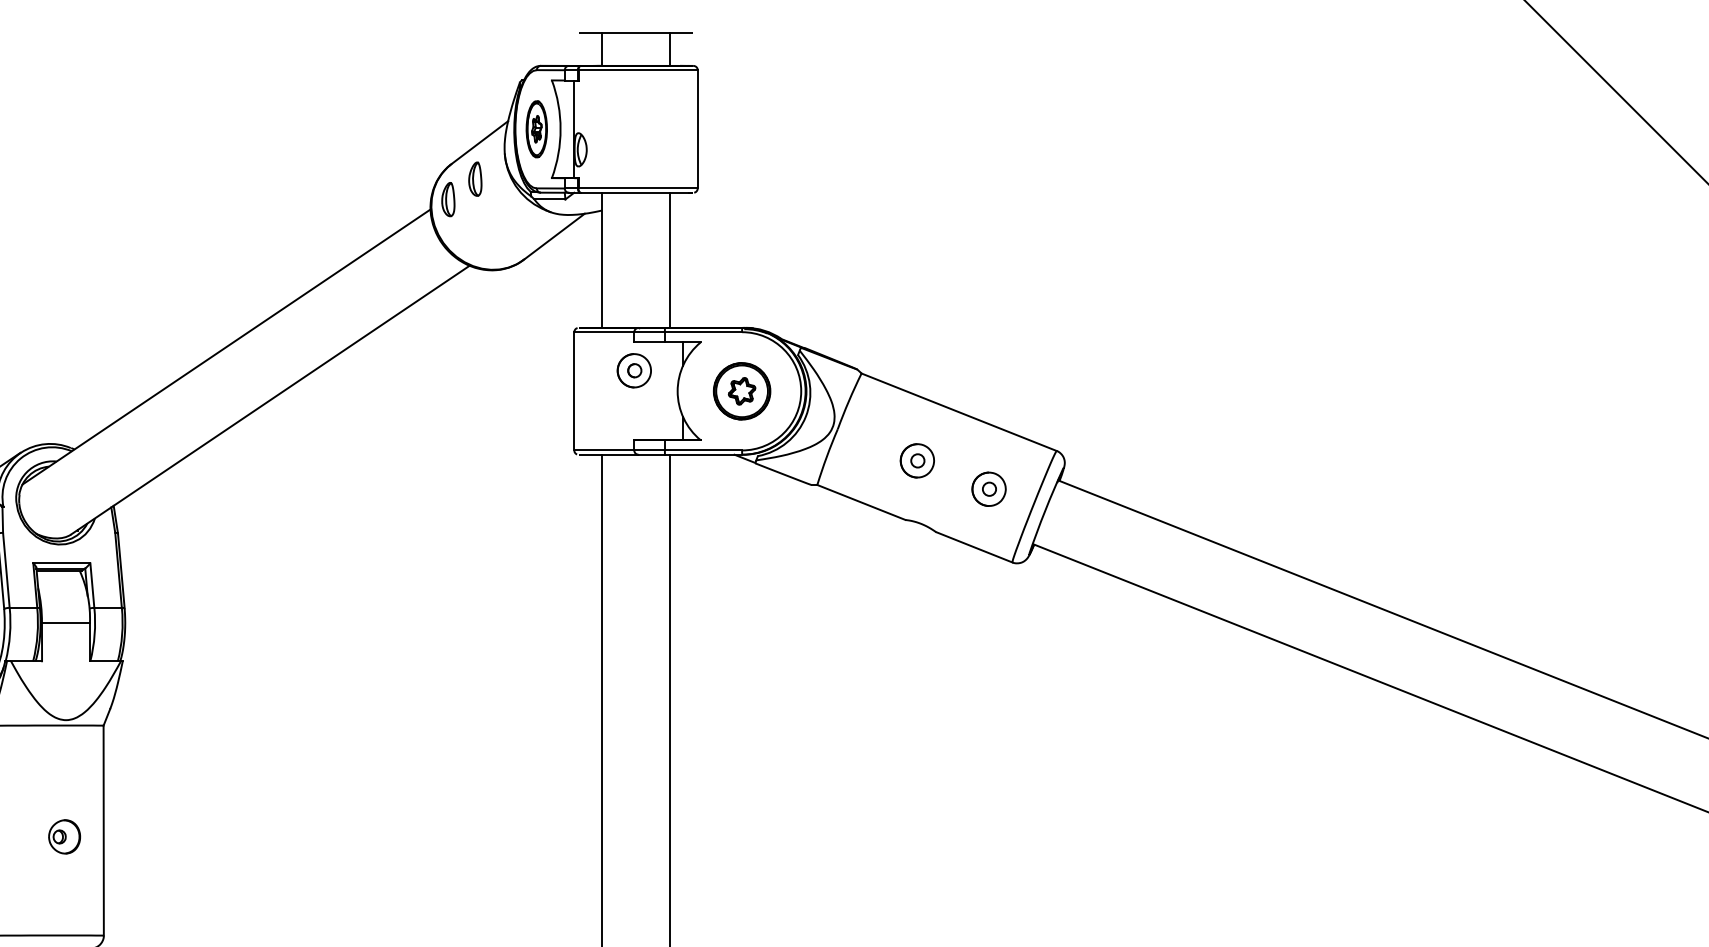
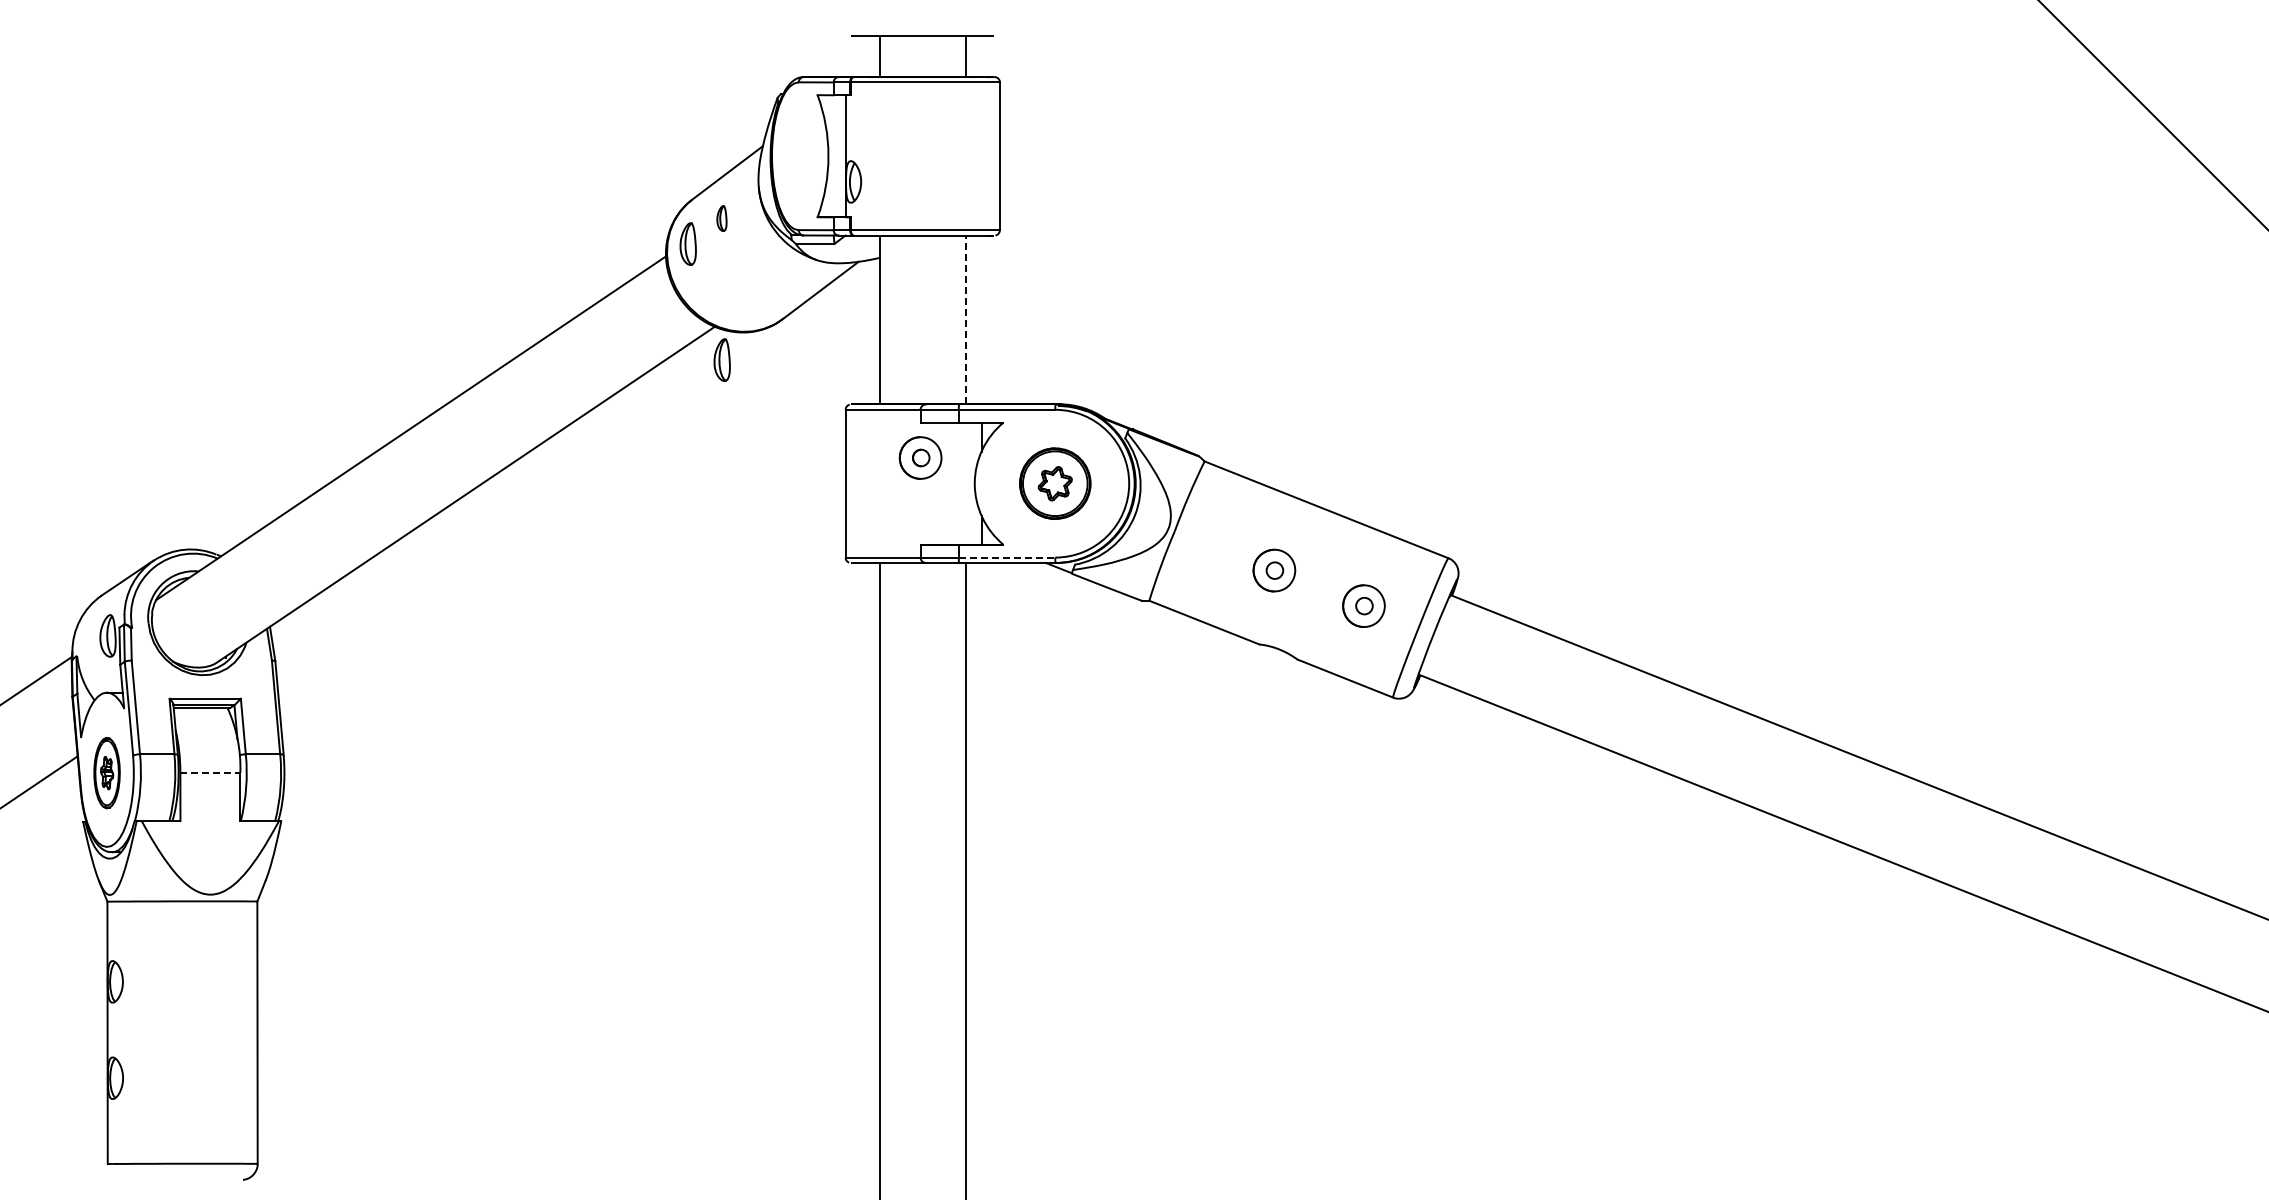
part: (536, 129) -> (798, 156), removed
part: (474, 179) -> (721, 218), size x0.6
line: (670, 259) -> (965, 319), solid -> dashed
part: (474, 291) -> (721, 359), added
line: (703, 450) -> (1007, 557), solid -> dashed
line: (66, 622) -> (210, 772), solid -> dashed
part: (64, 836) -> (208, 1040), removed

